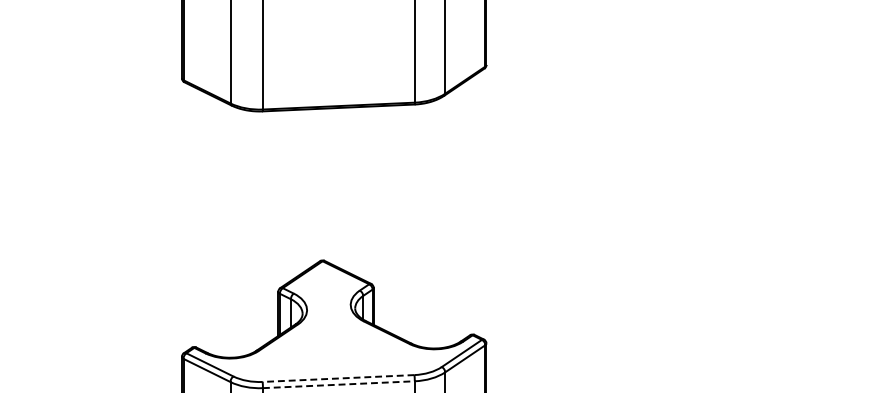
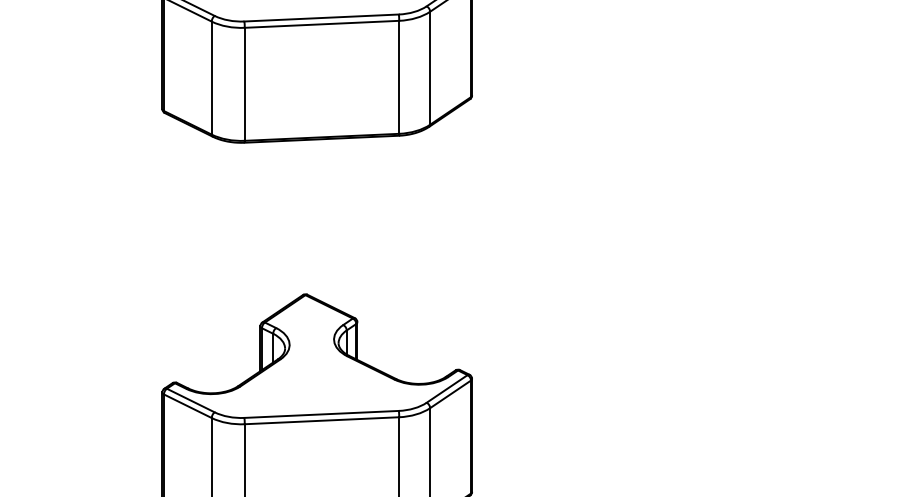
line: (338, 378) -> (321, 414), dashed -> solid
line: (339, 384) -> (322, 420), dashed -> solid

